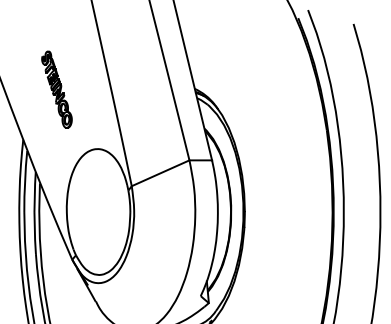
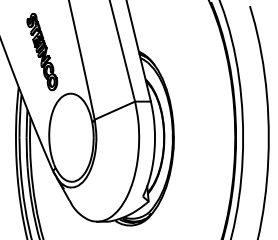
part: (57, 90) -> (42, 52), size x1.43

